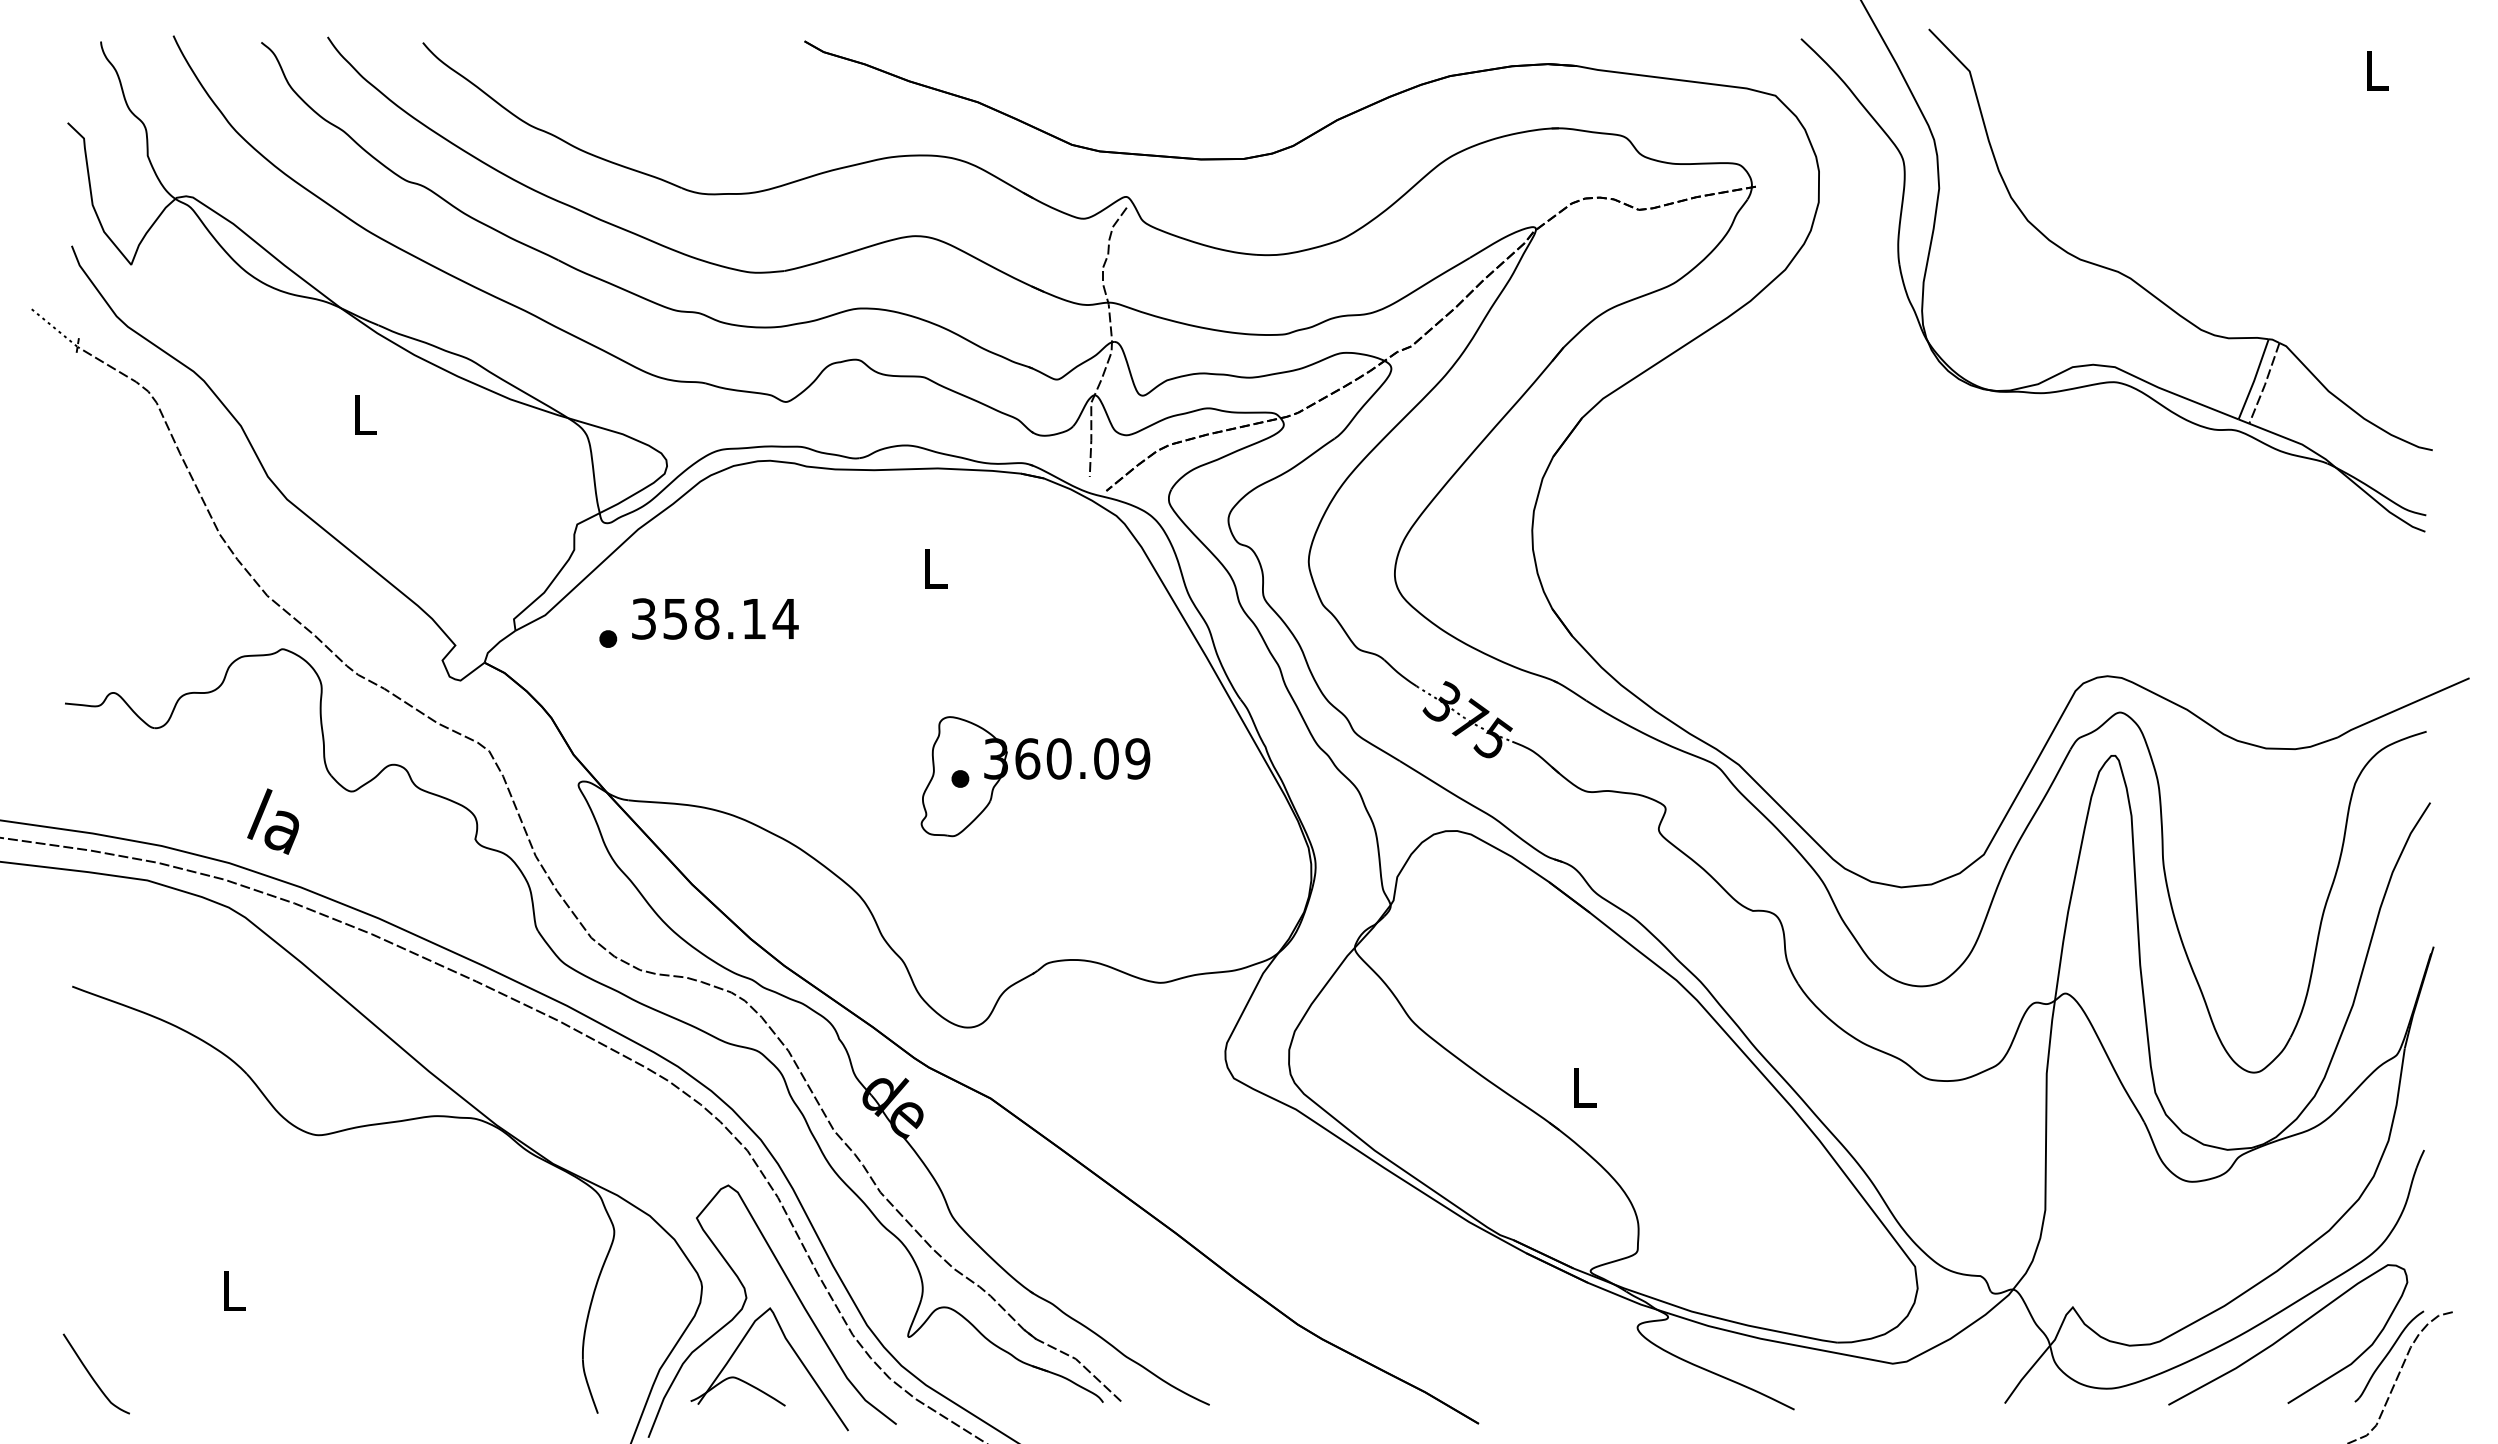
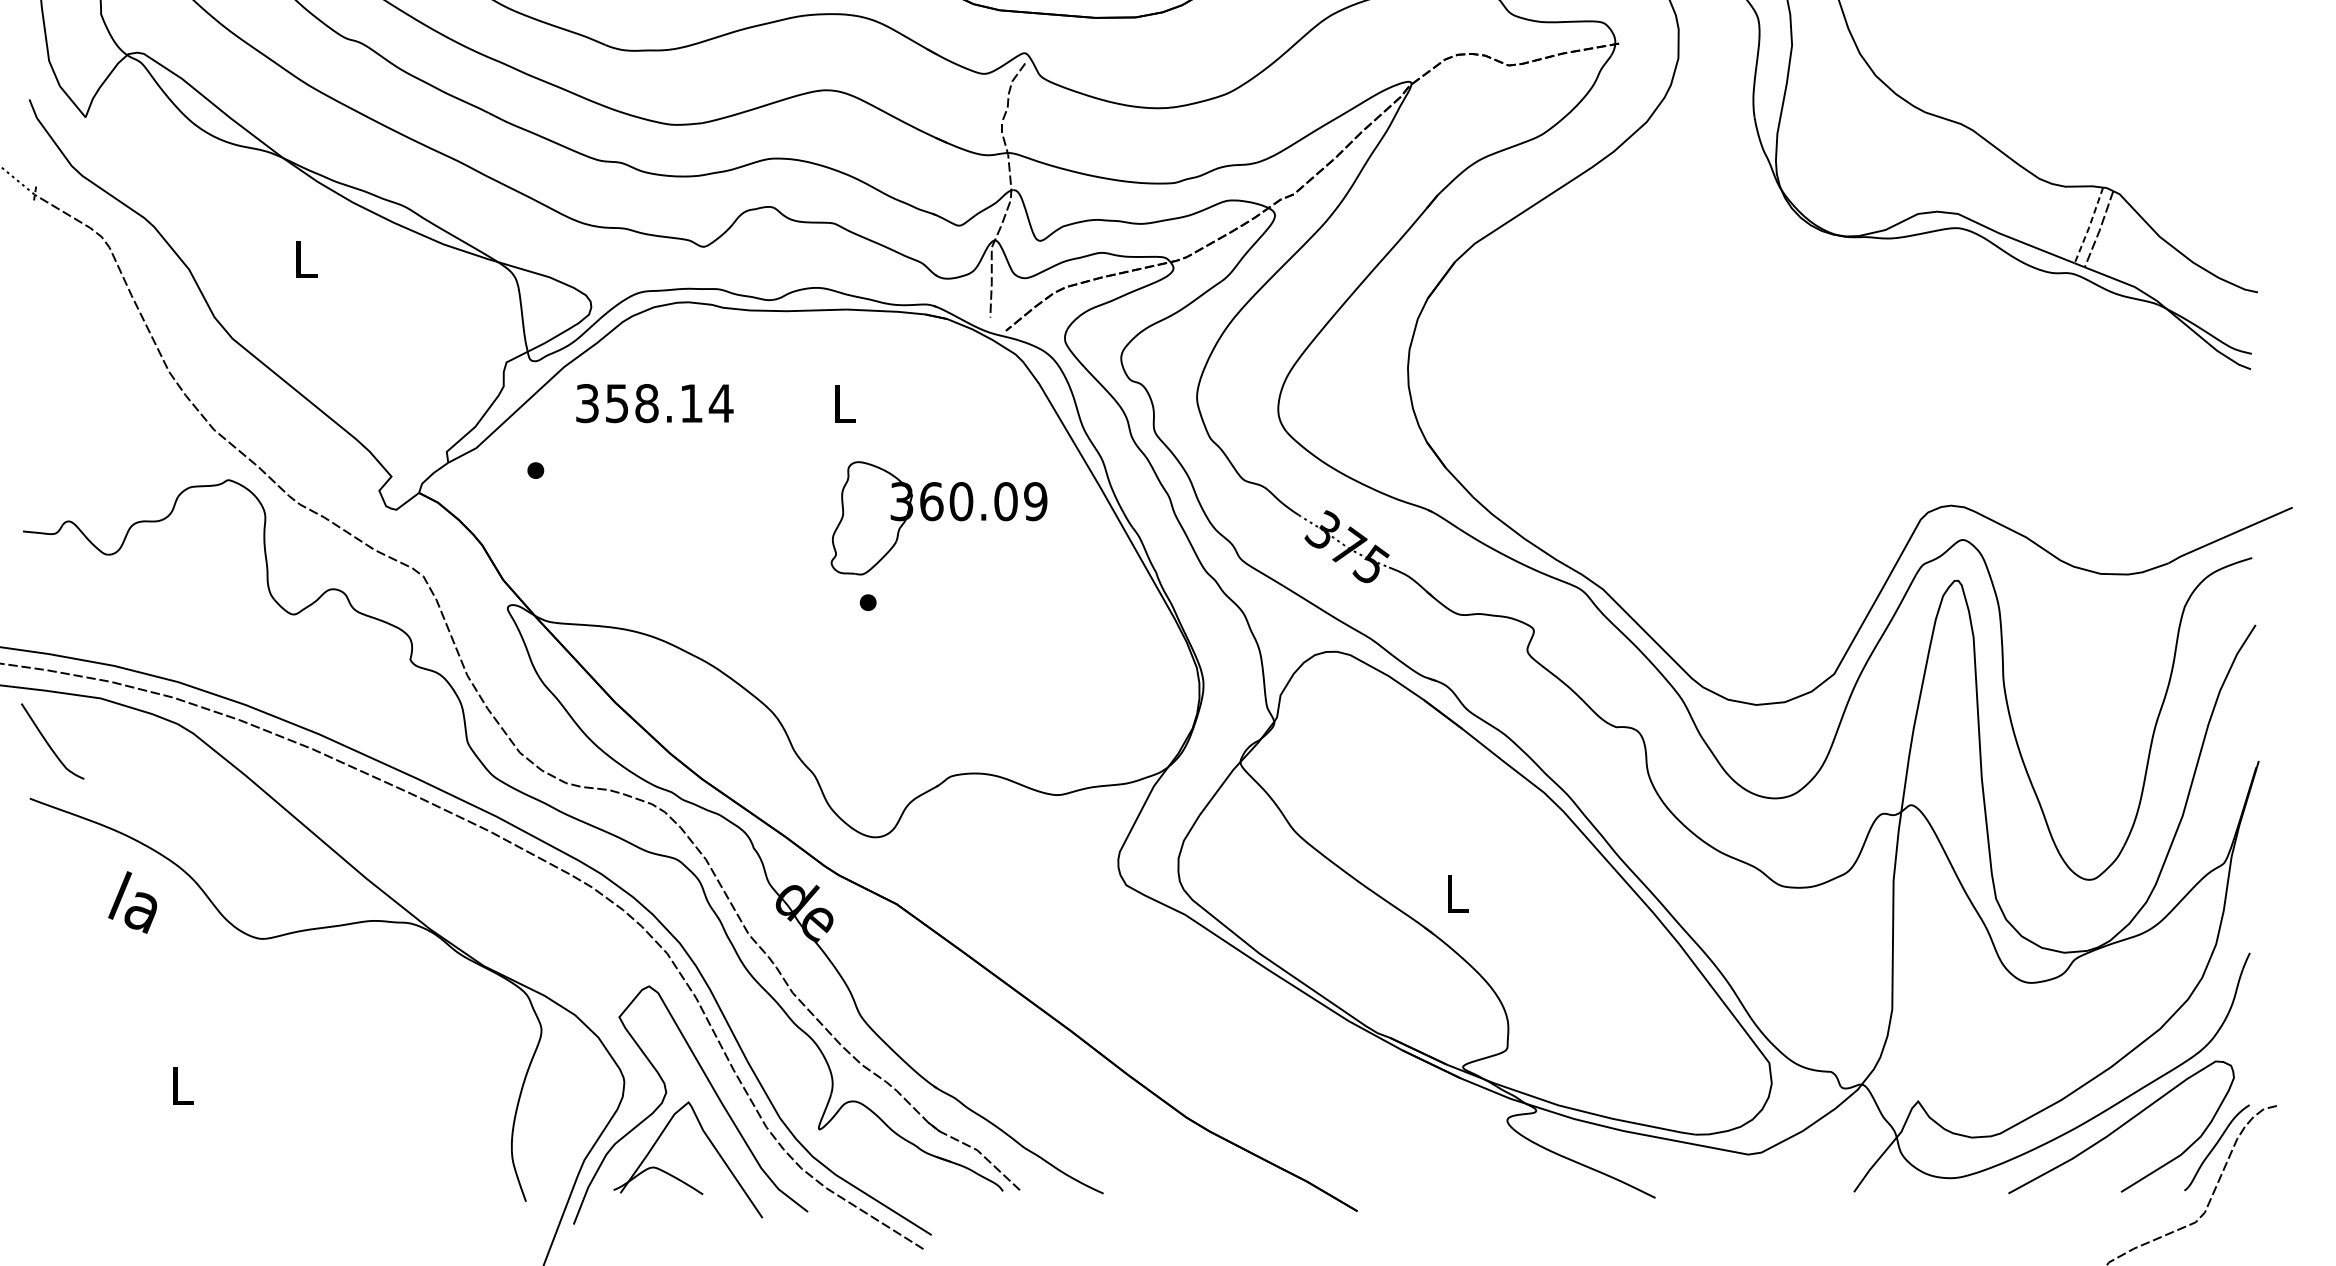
line: (2254, 380) -> (2089, 226), solid -> dashed
text: (715, 618) -> (654, 403), moved
part: (1035, 776) -> (939, 518), moved
text: (272, 821) -> (132, 902), moved
curve: (91, 1374) -> (48, 741), moved

